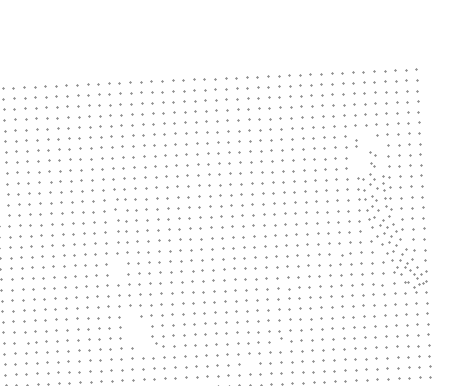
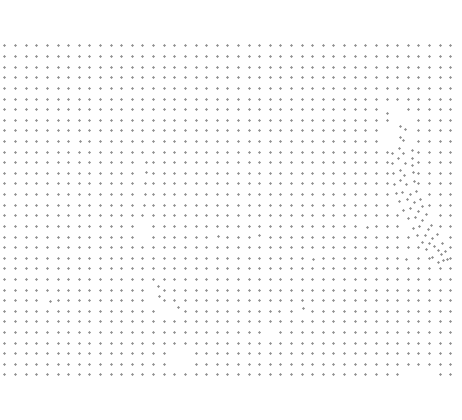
part: (121, 209) -> (149, 172), size x0.62
part: (136, 326) -> (158, 289), added

